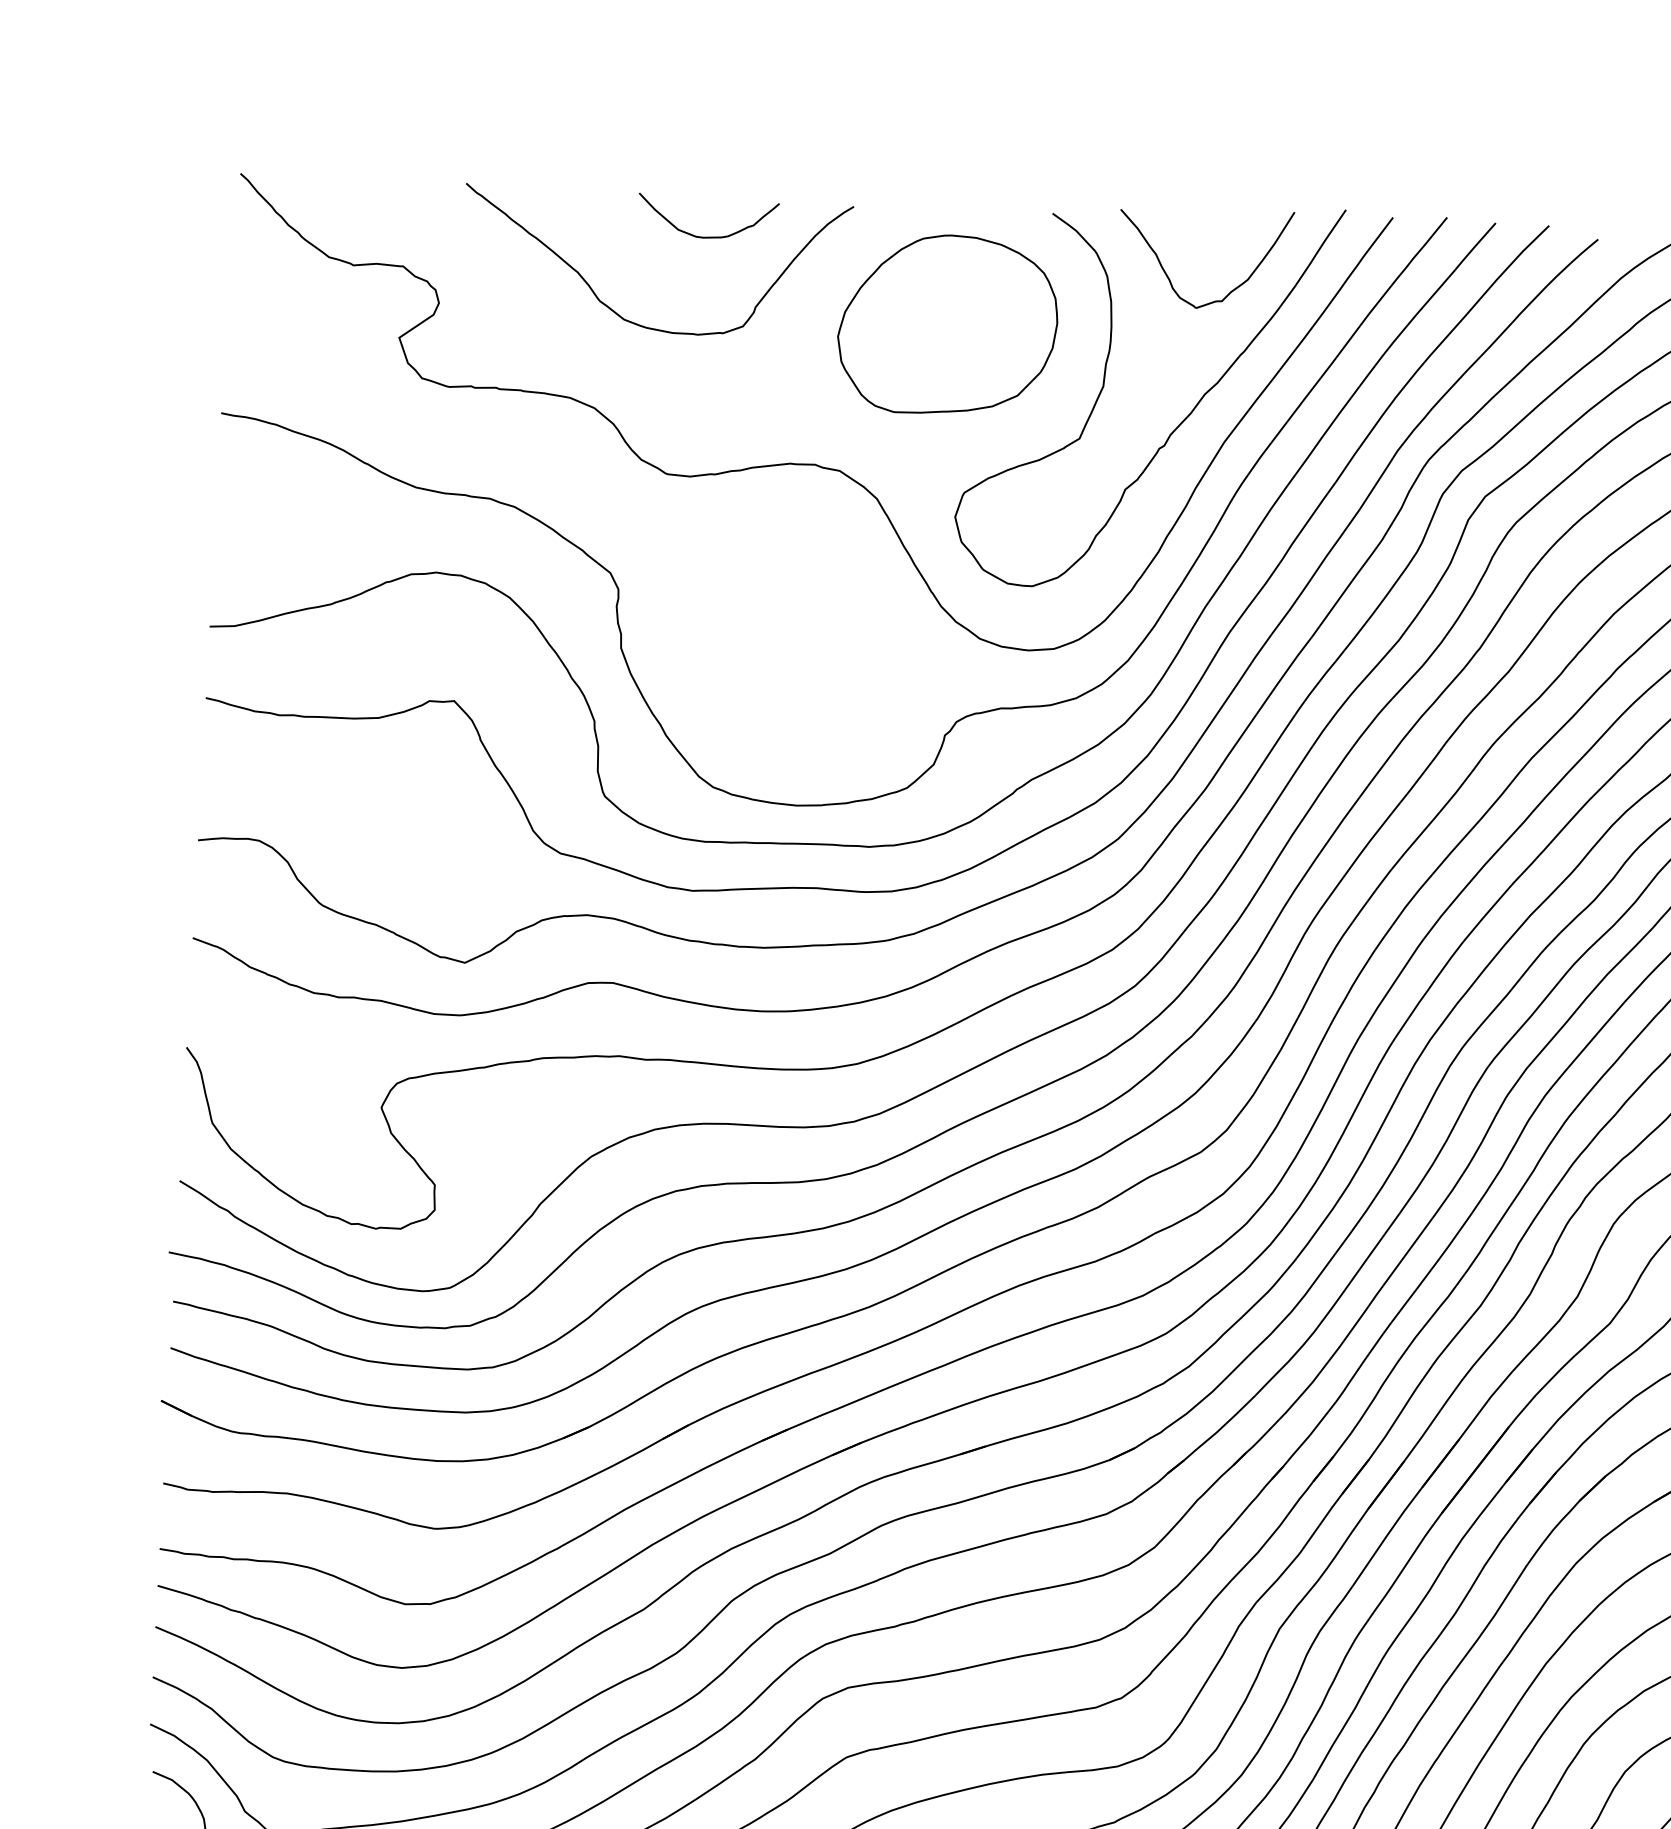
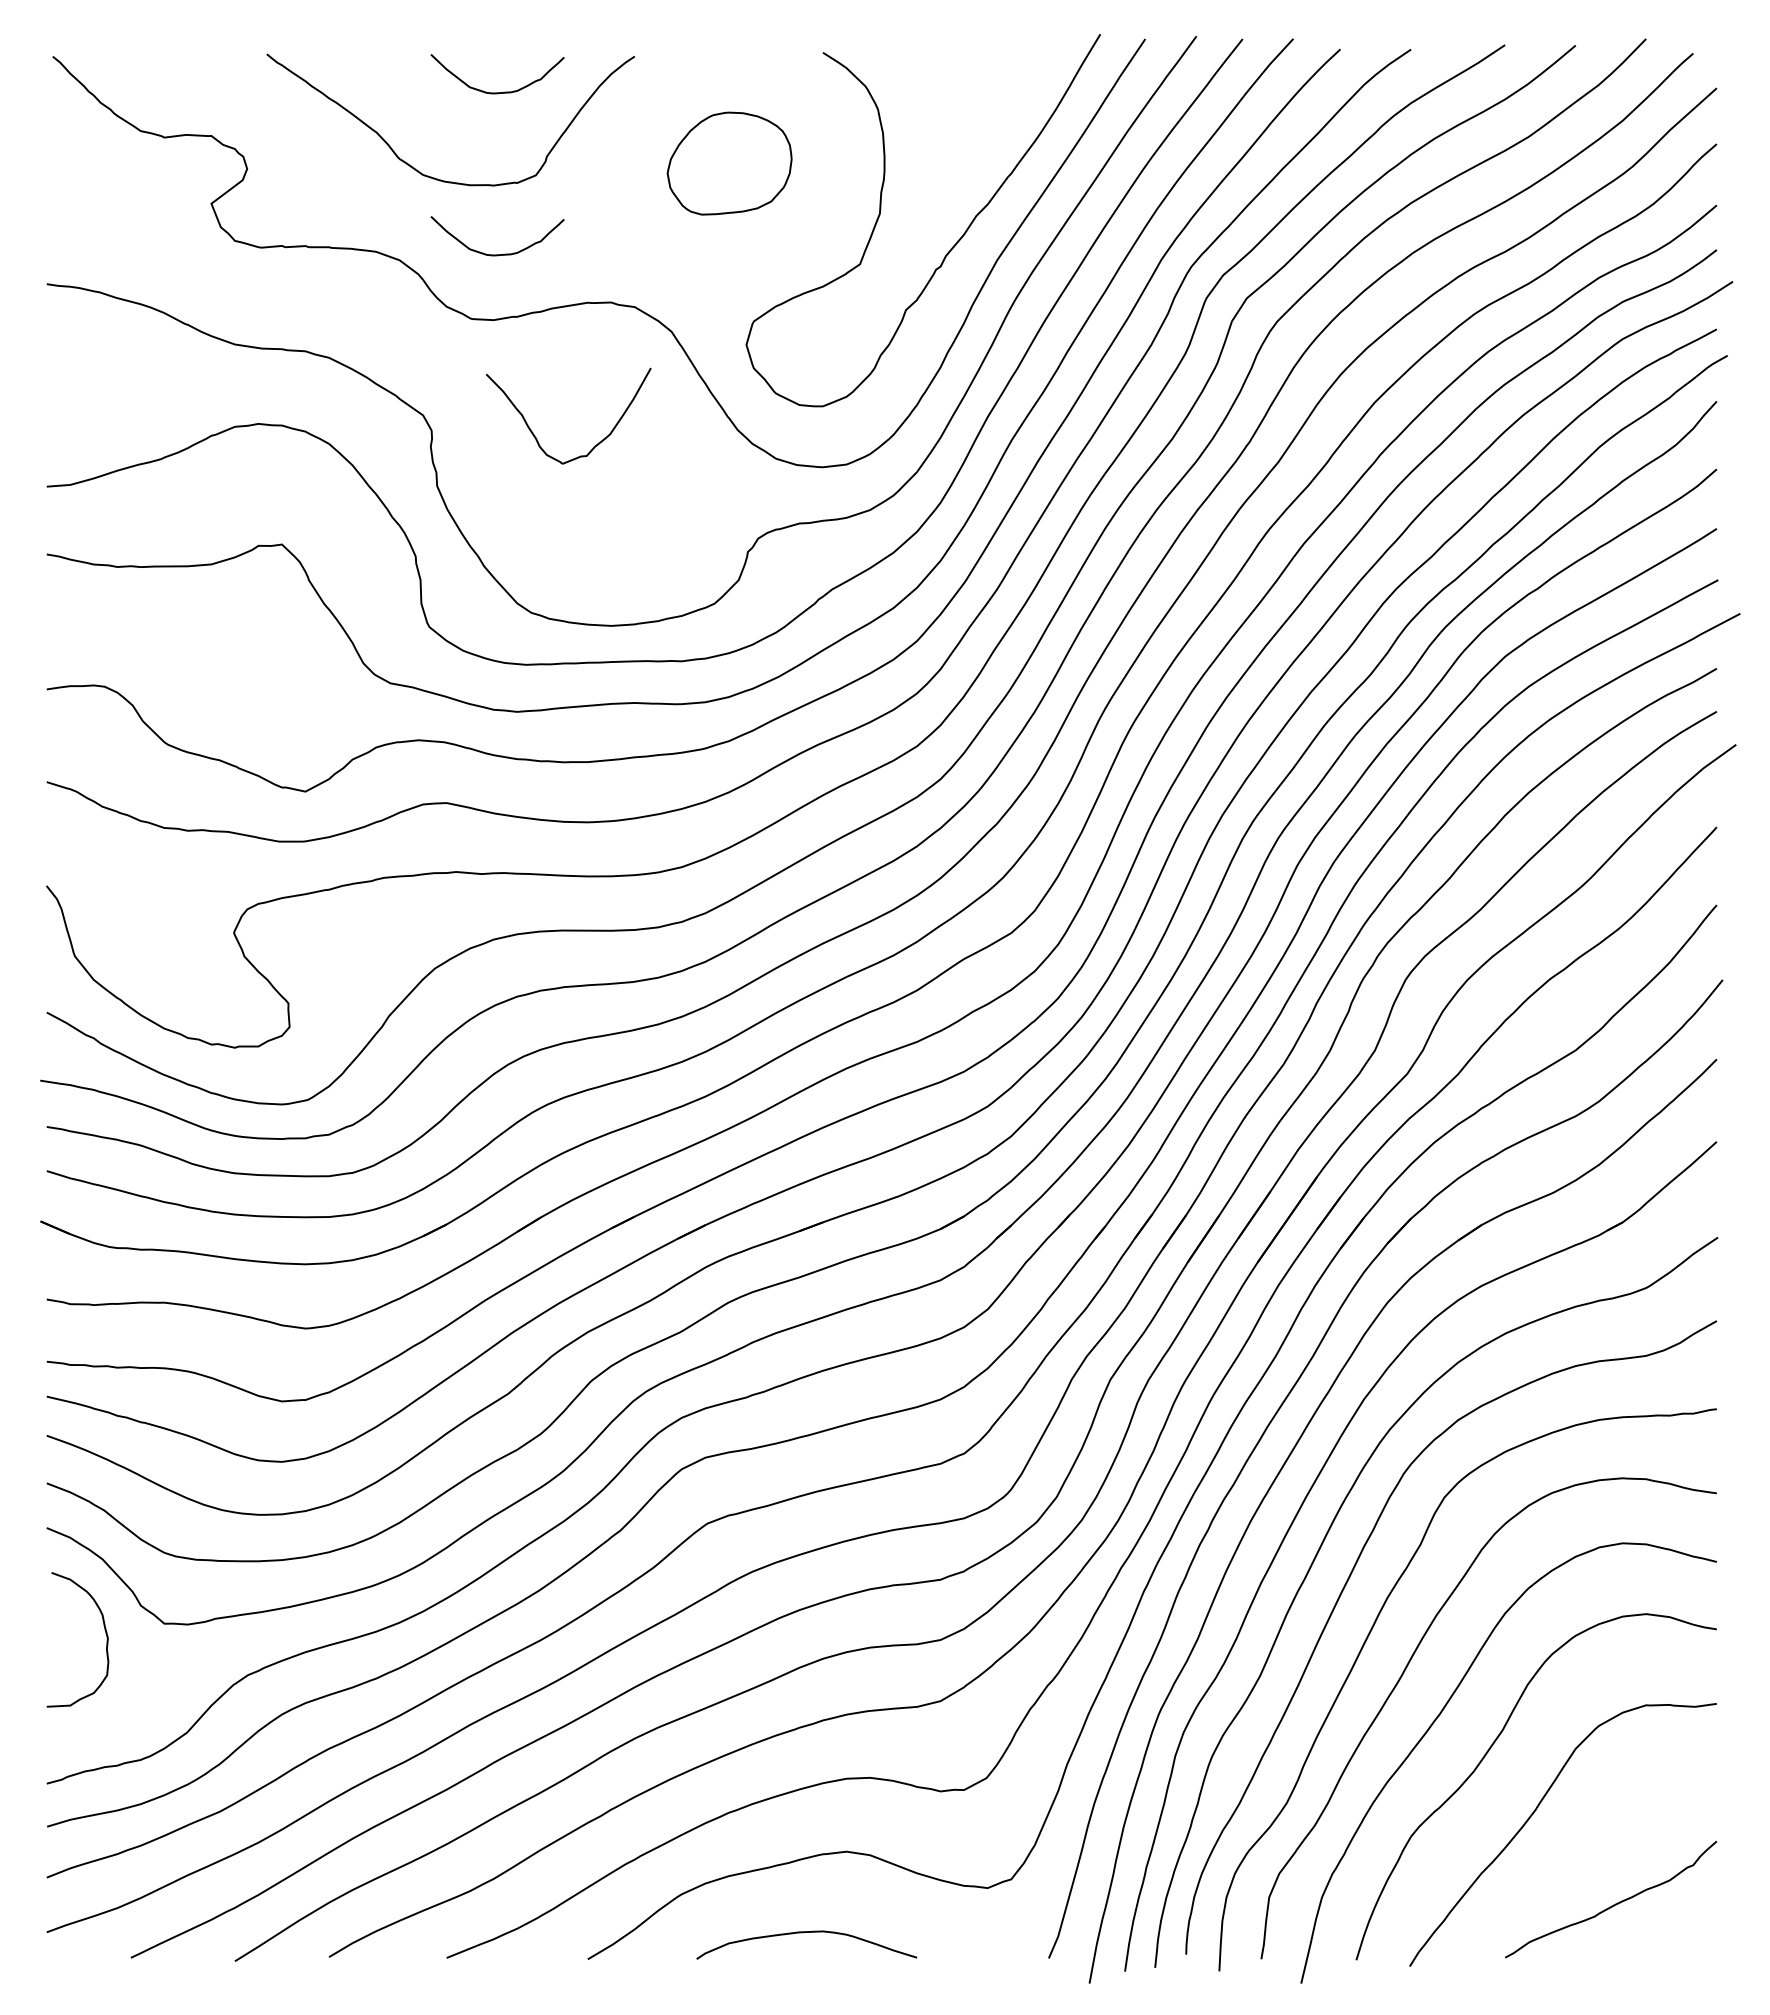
curve: (1169, 276) -> (535, 435), moved
part: (947, 324) -> (729, 163), size x0.6
curve: (697, 407) -> (497, 254), added

